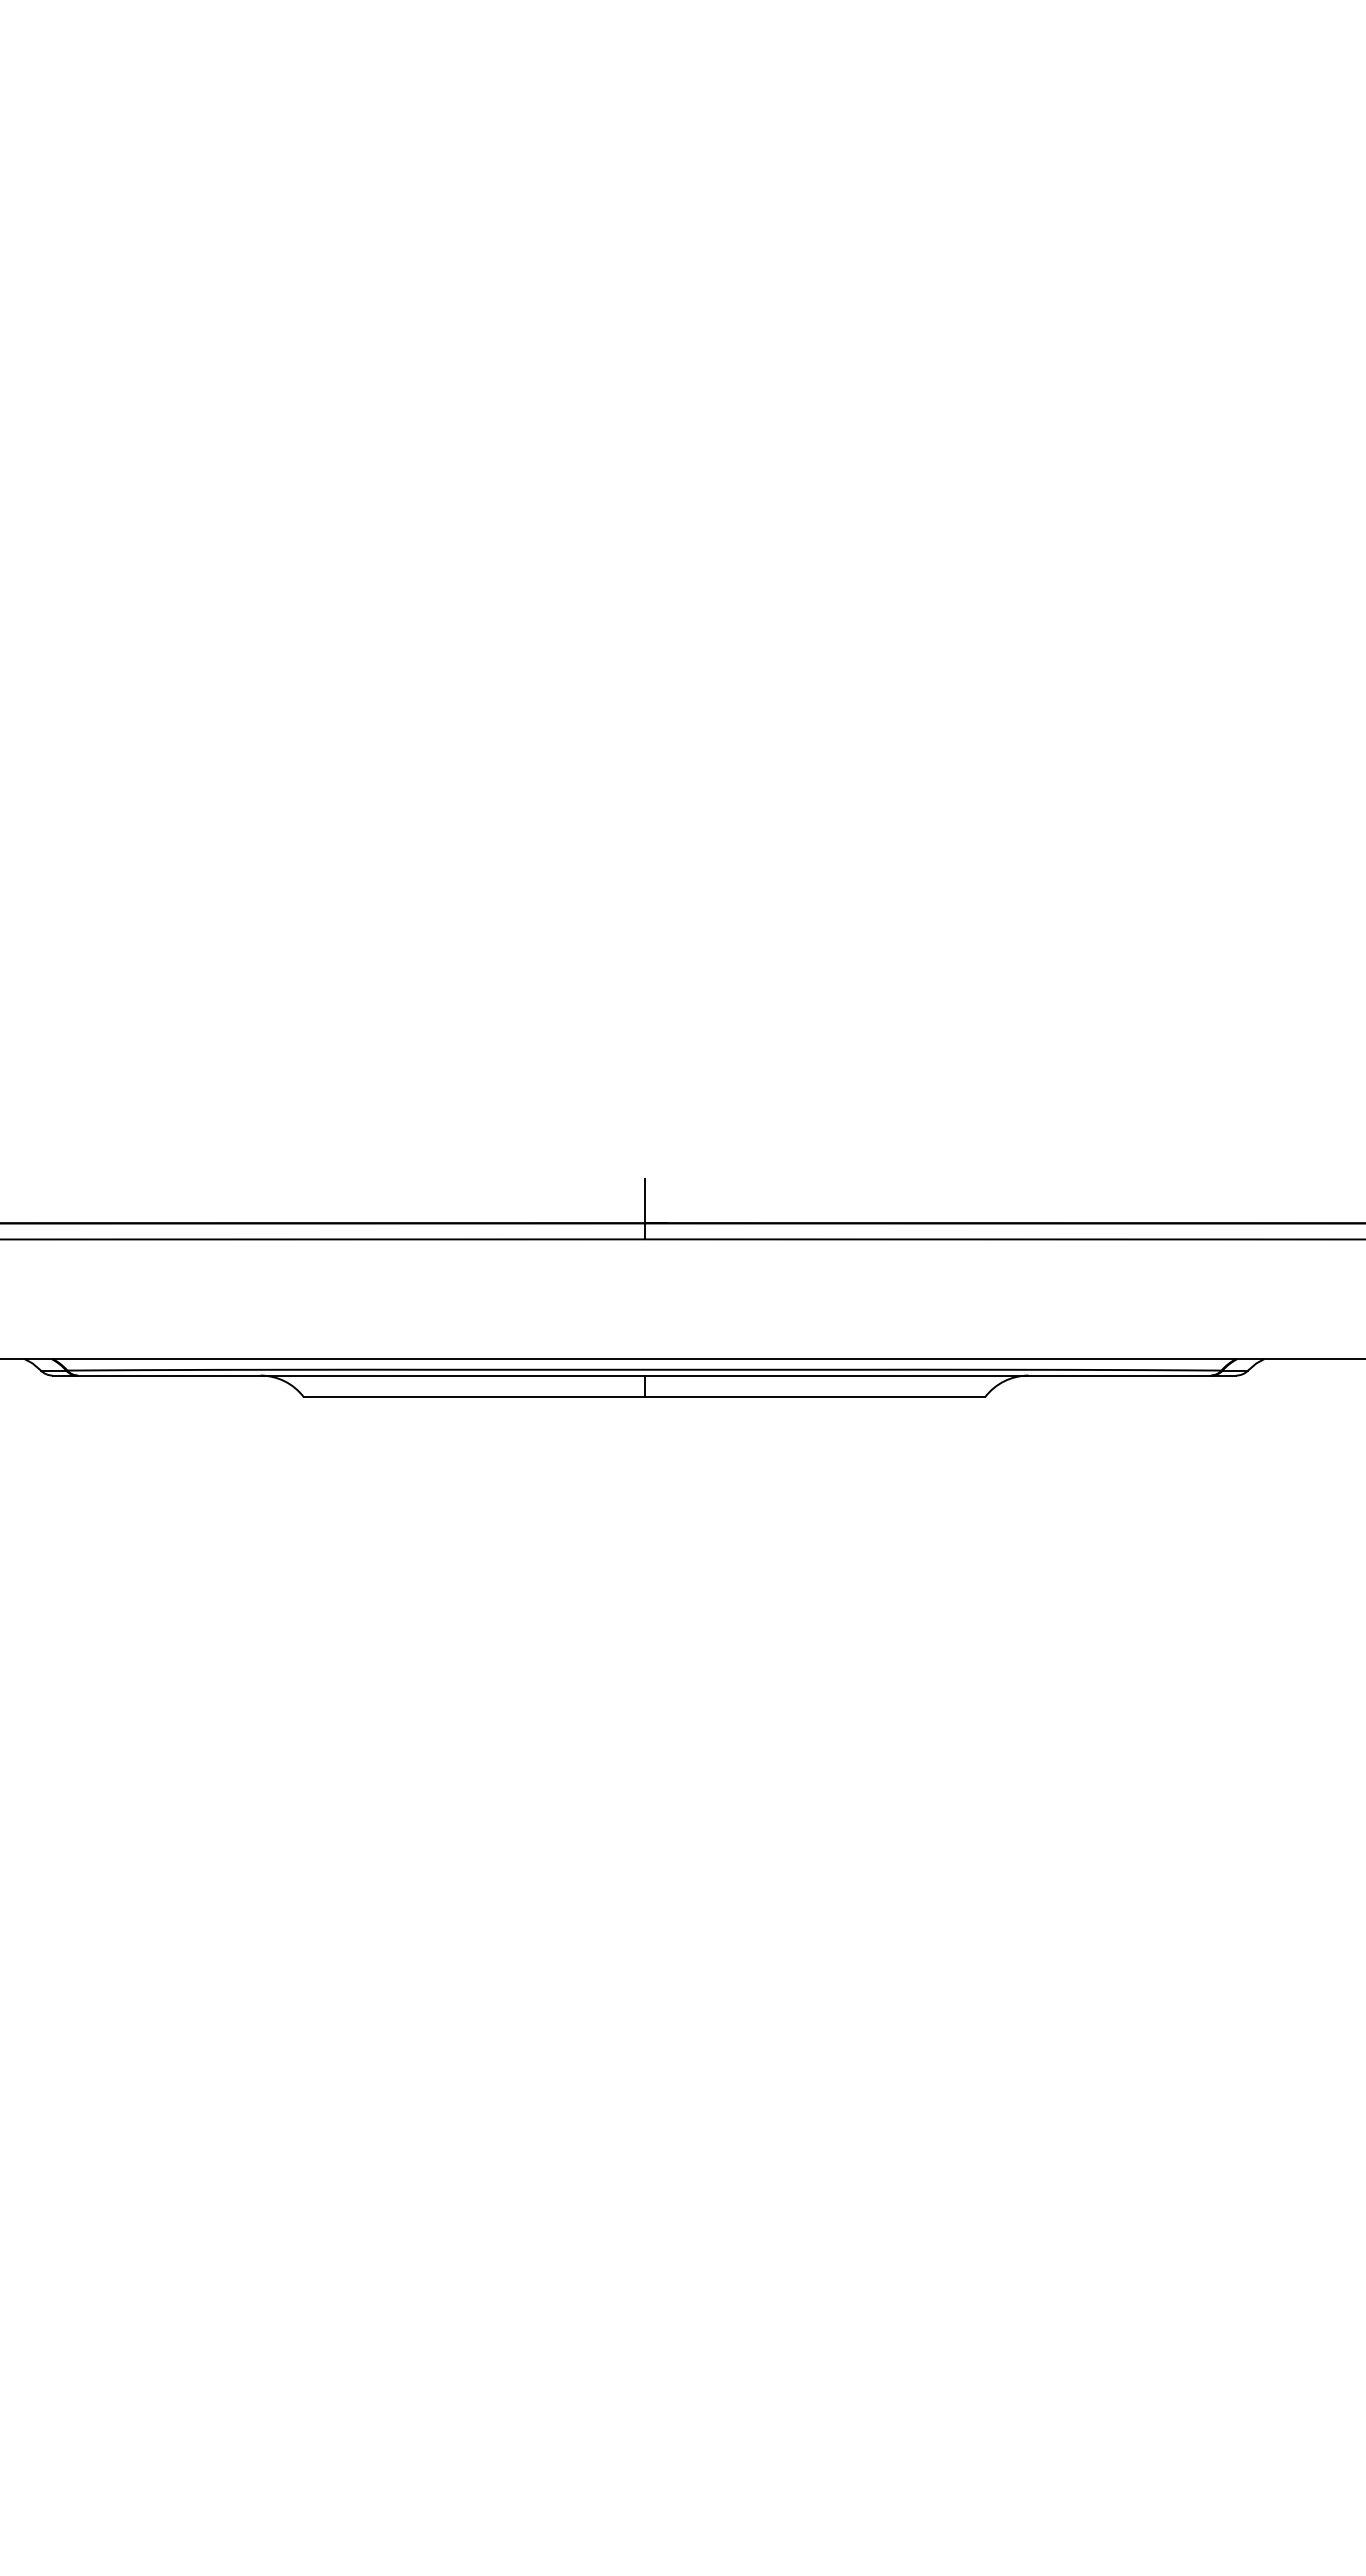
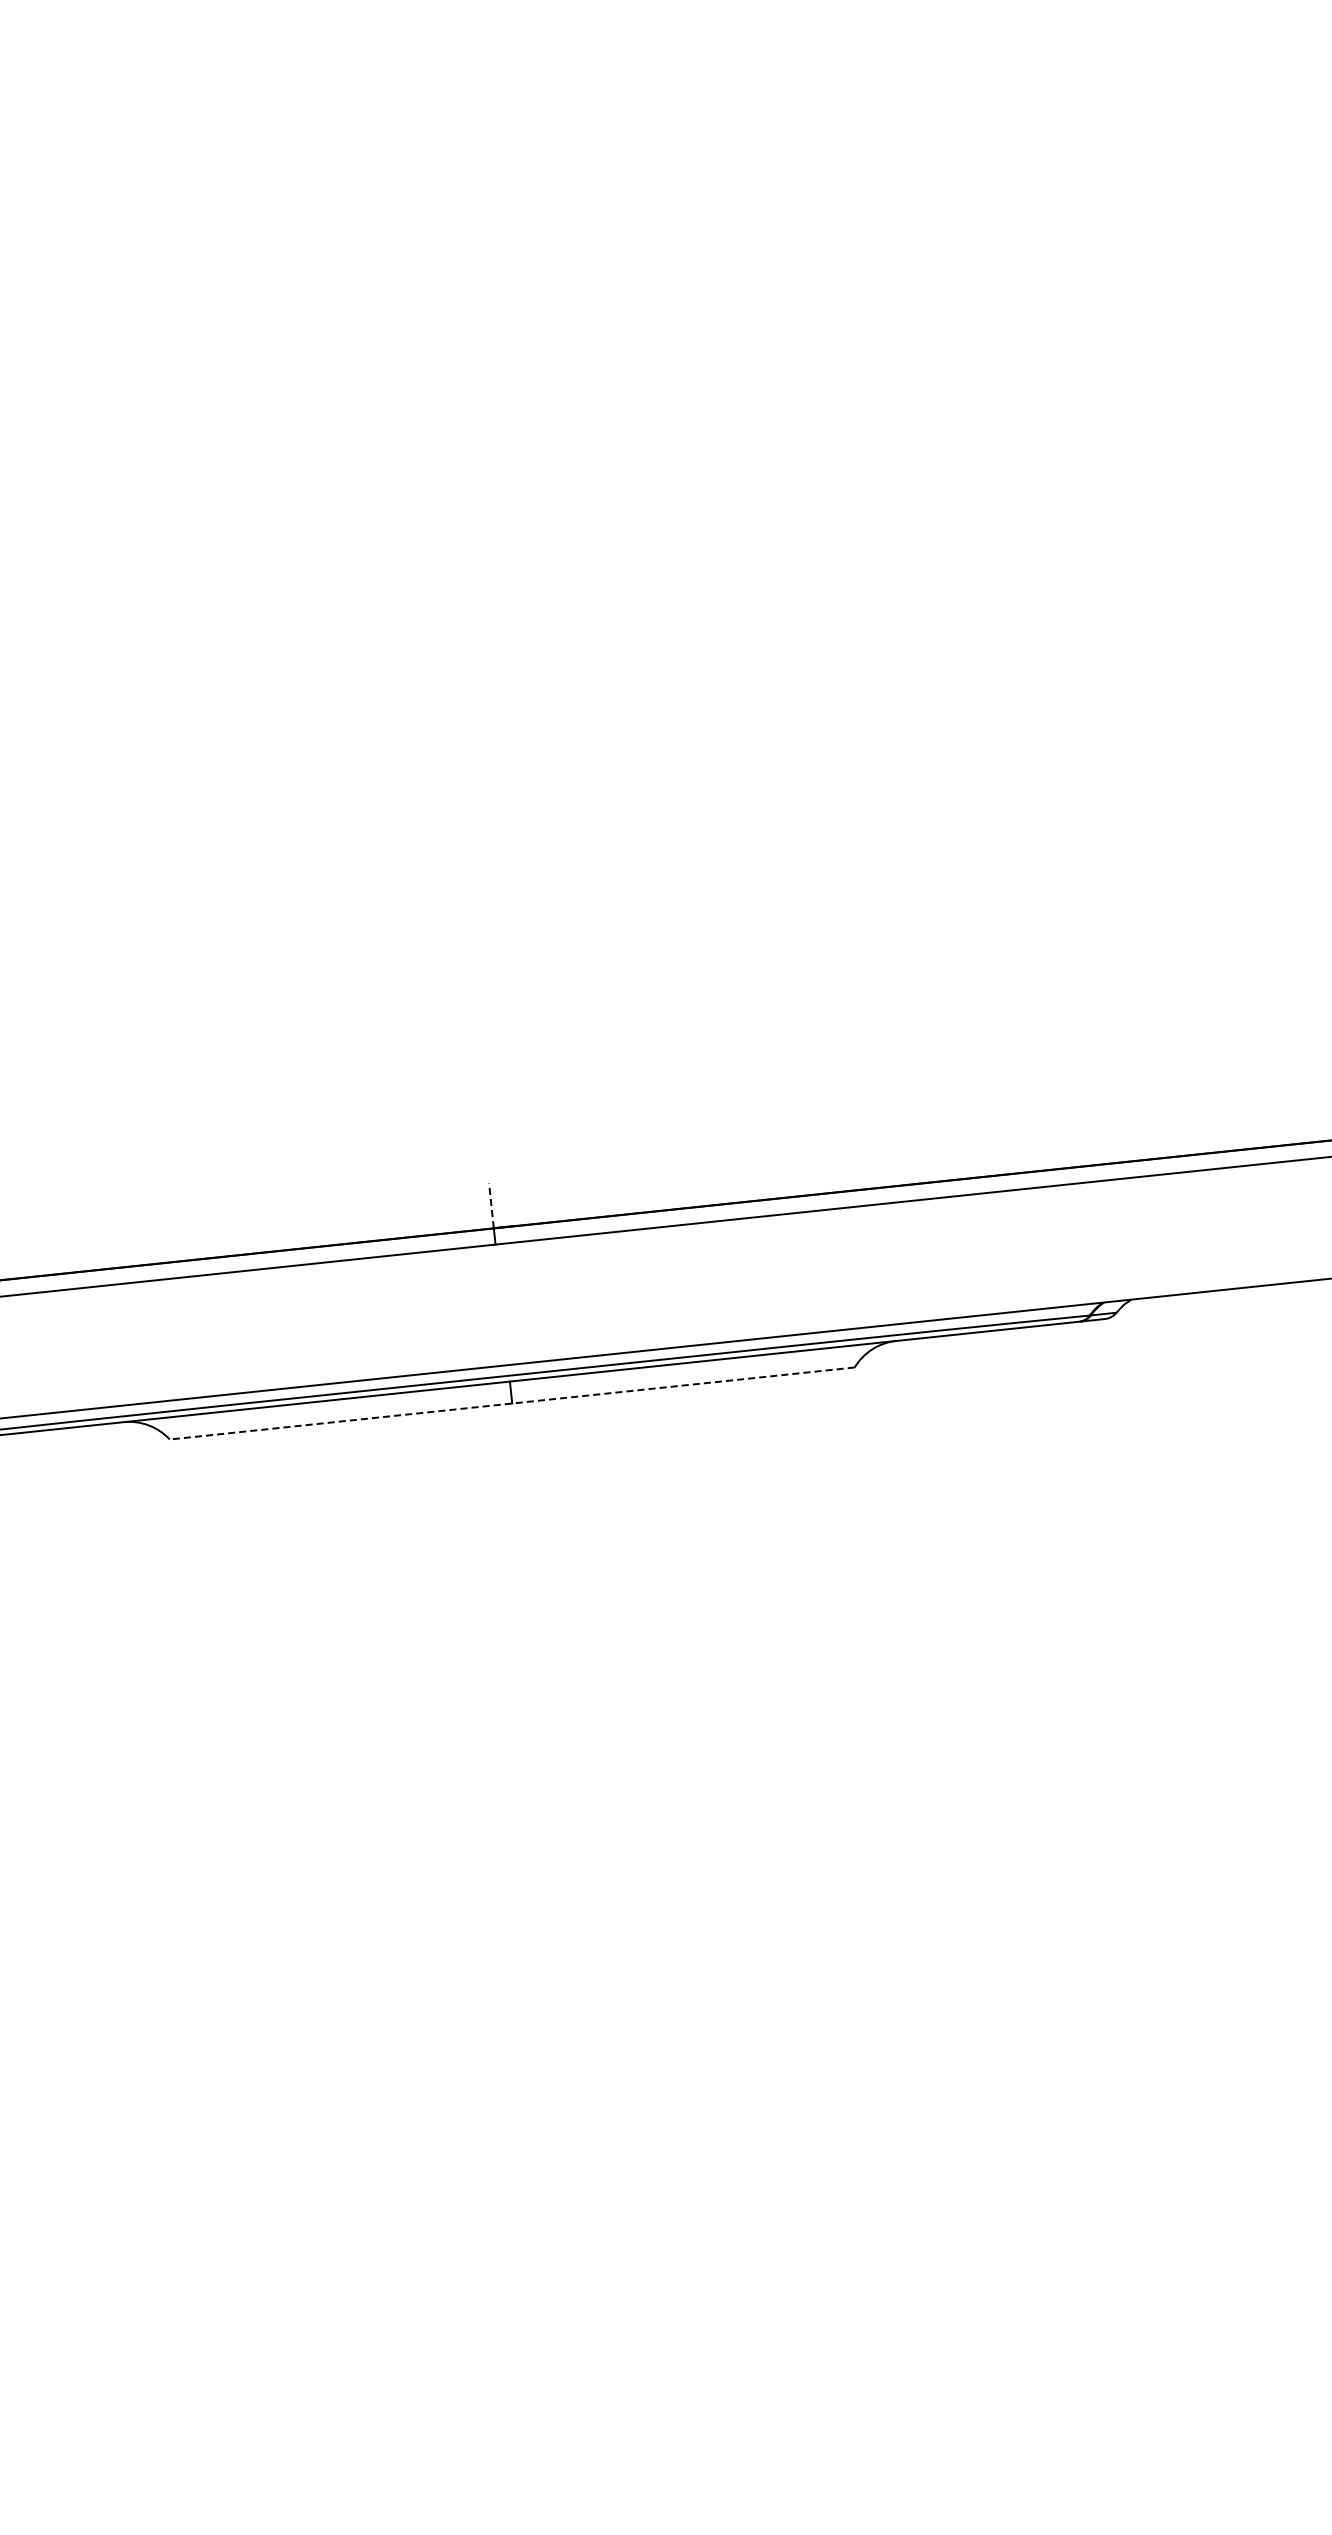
line: (644, 1200) -> (491, 1205), solid -> dashed
line: (644, 1397) -> (512, 1403), solid -> dashed

